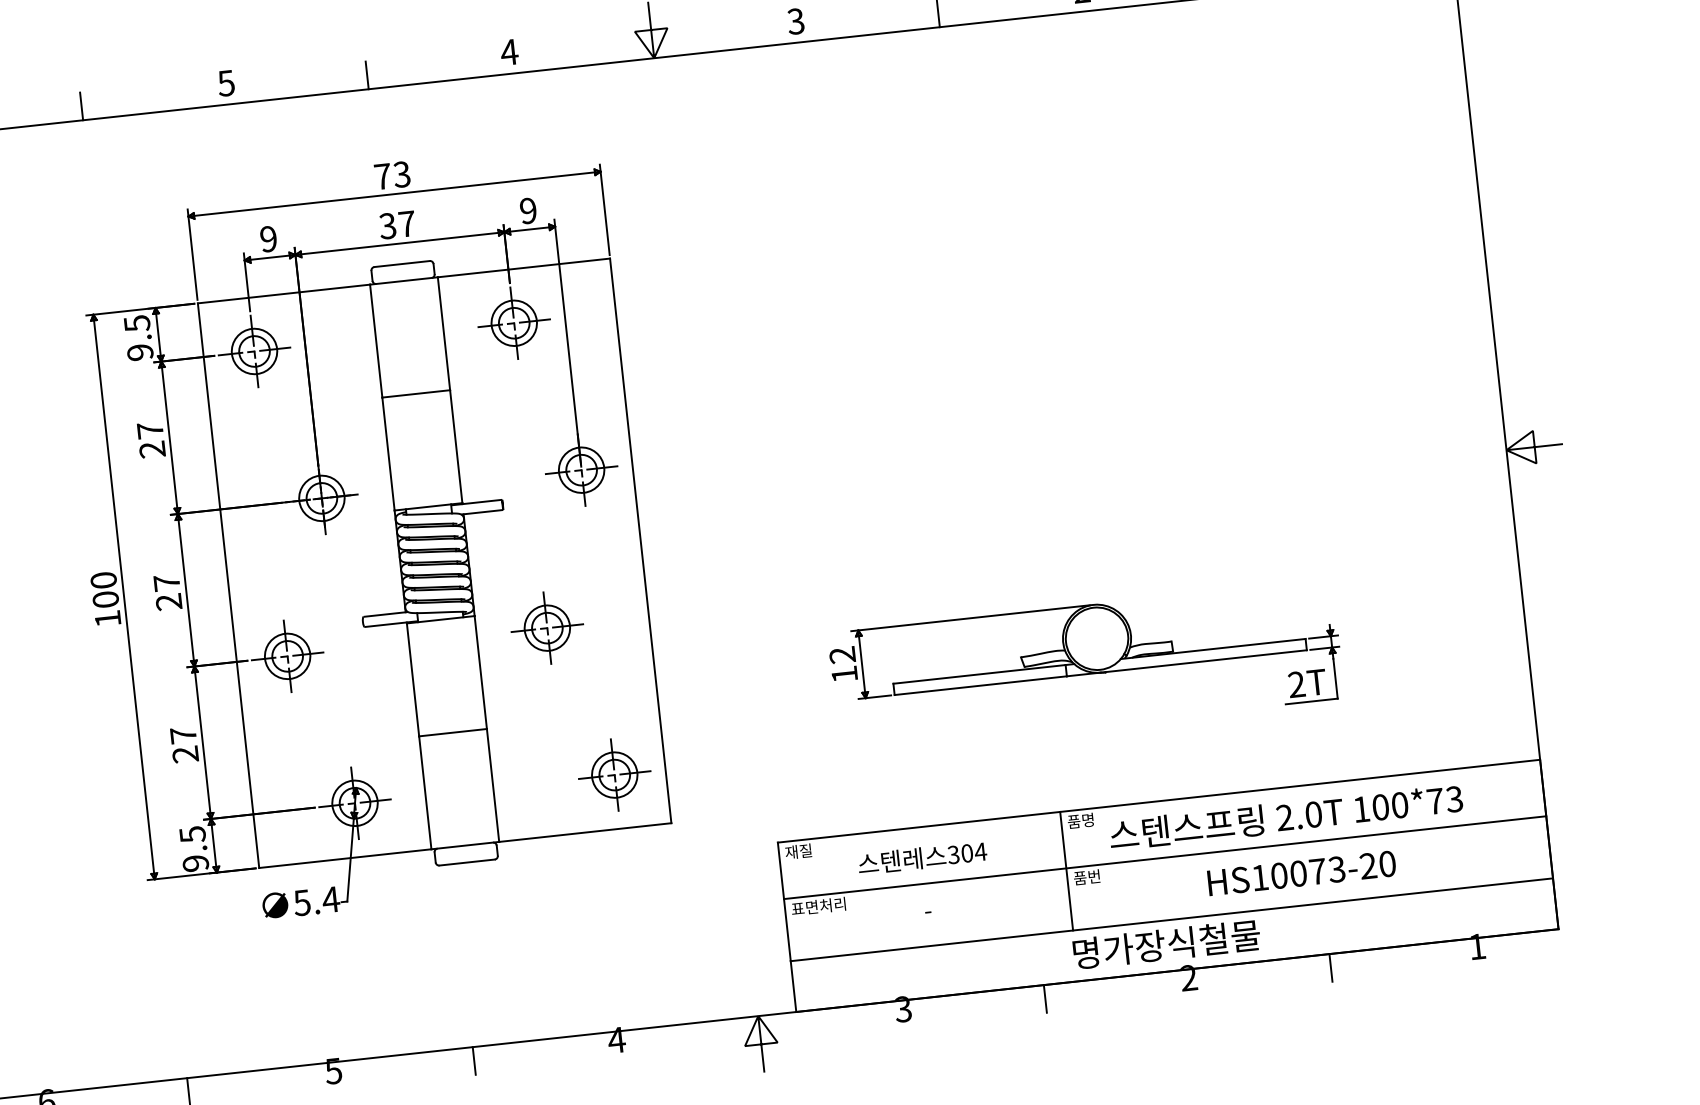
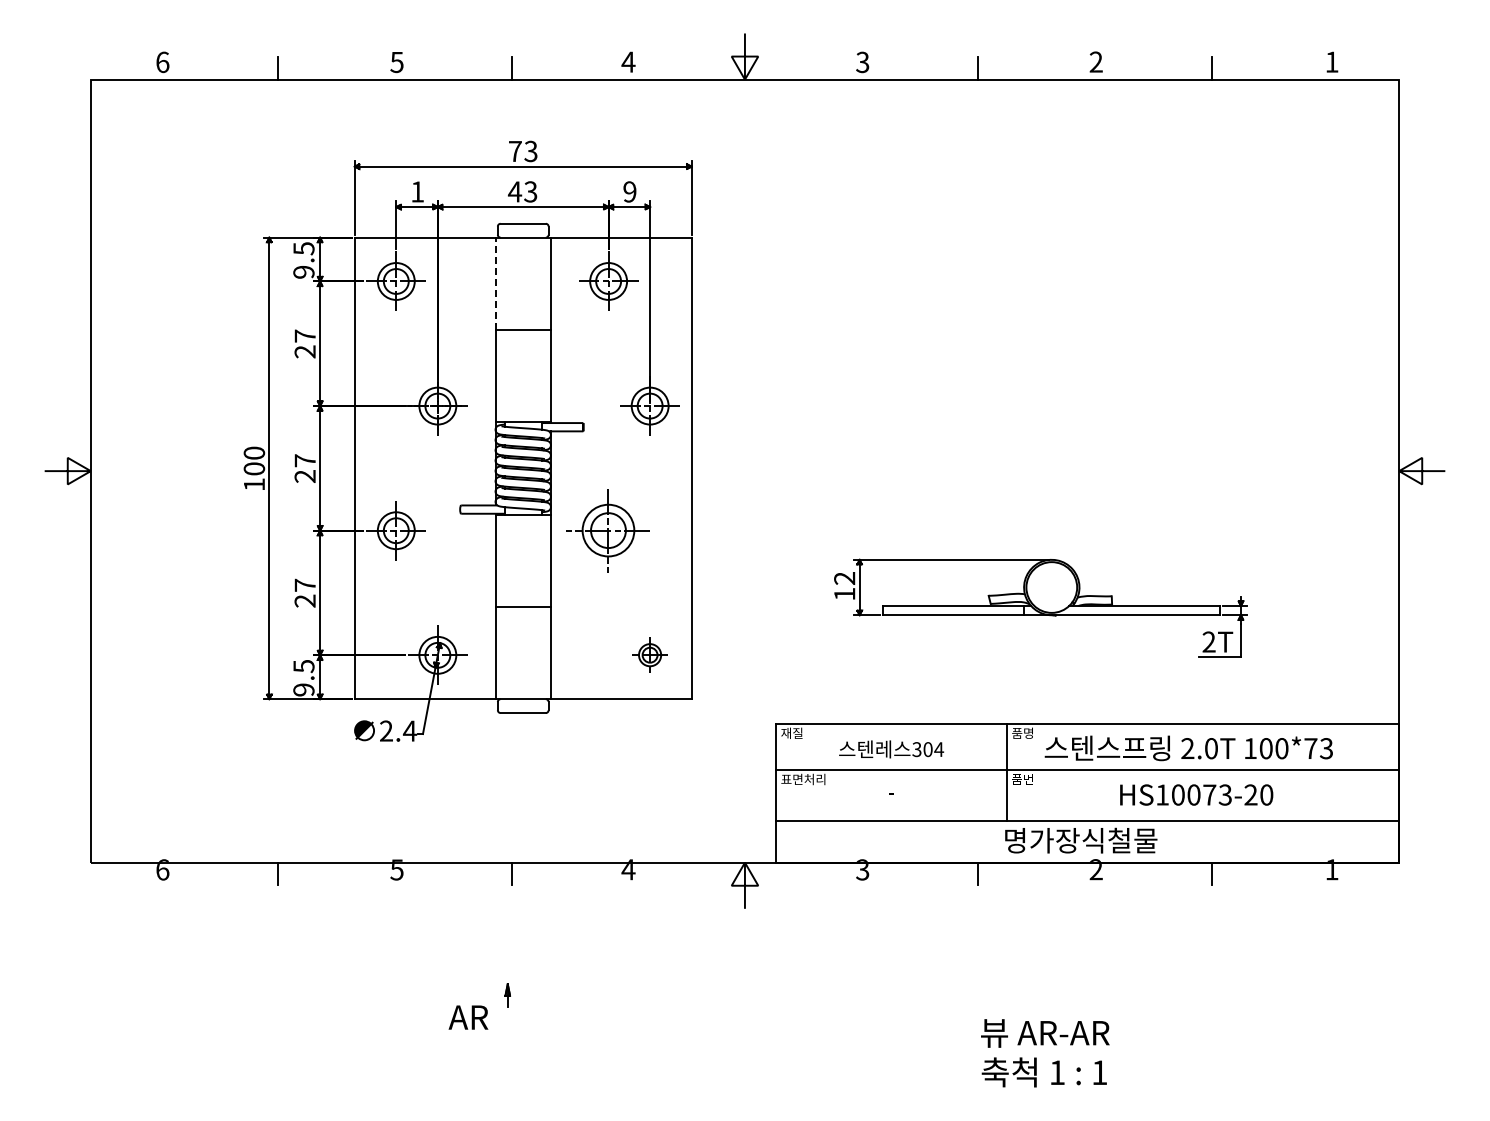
text: (396, 224) -> (522, 191), 37 -> 43
text: (268, 238) -> (417, 191), 9 -> 1
line: (376, 340) -> (495, 283), solid -> dashed
part: (547, 627) -> (608, 530), size x1.4
part: (613, 774) -> (649, 654), size x0.6
text: (300, 902) -> (385, 730), 5.4 -> 2.4

